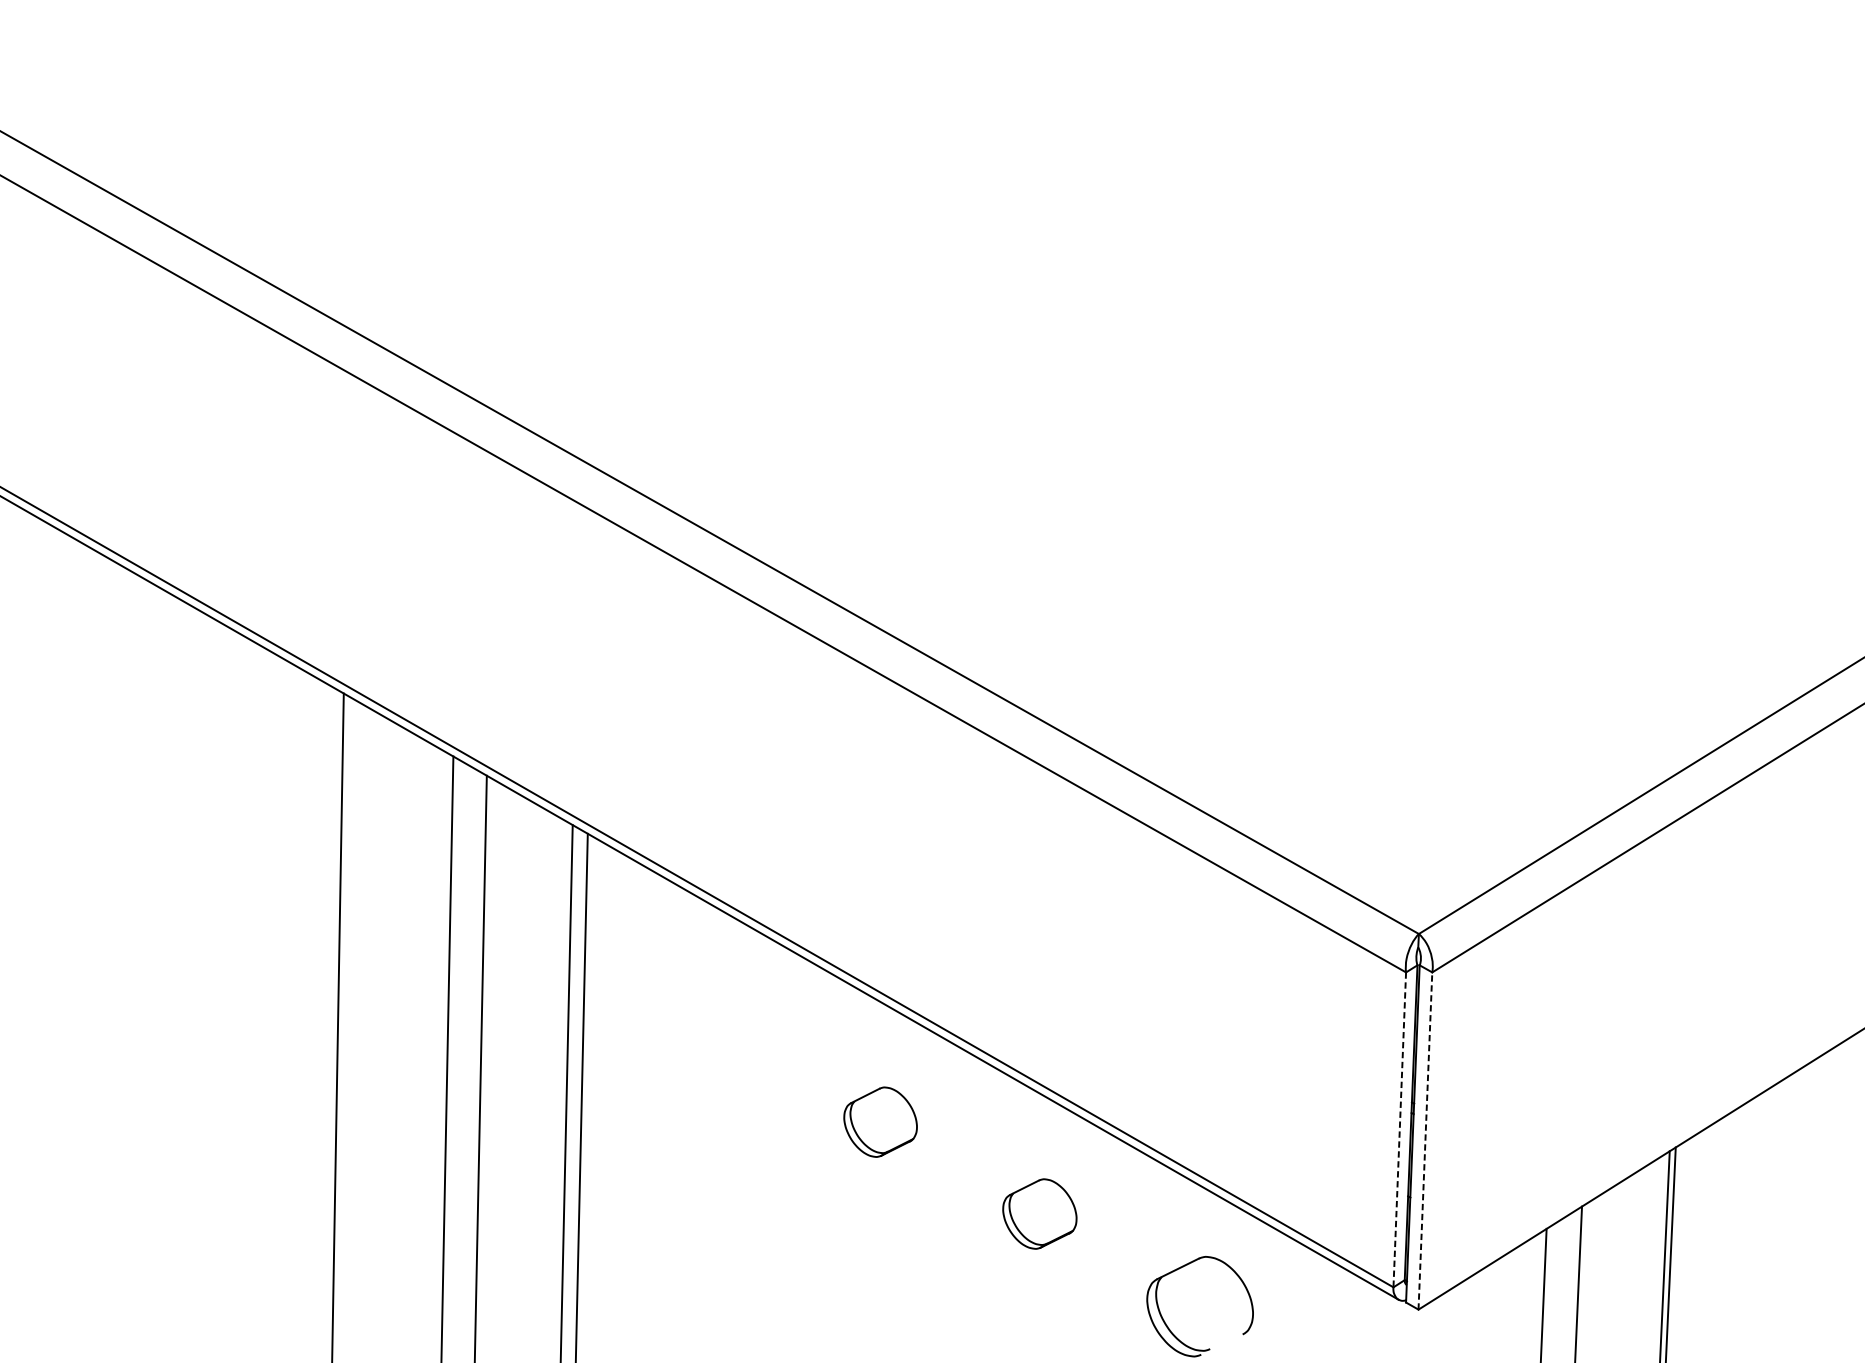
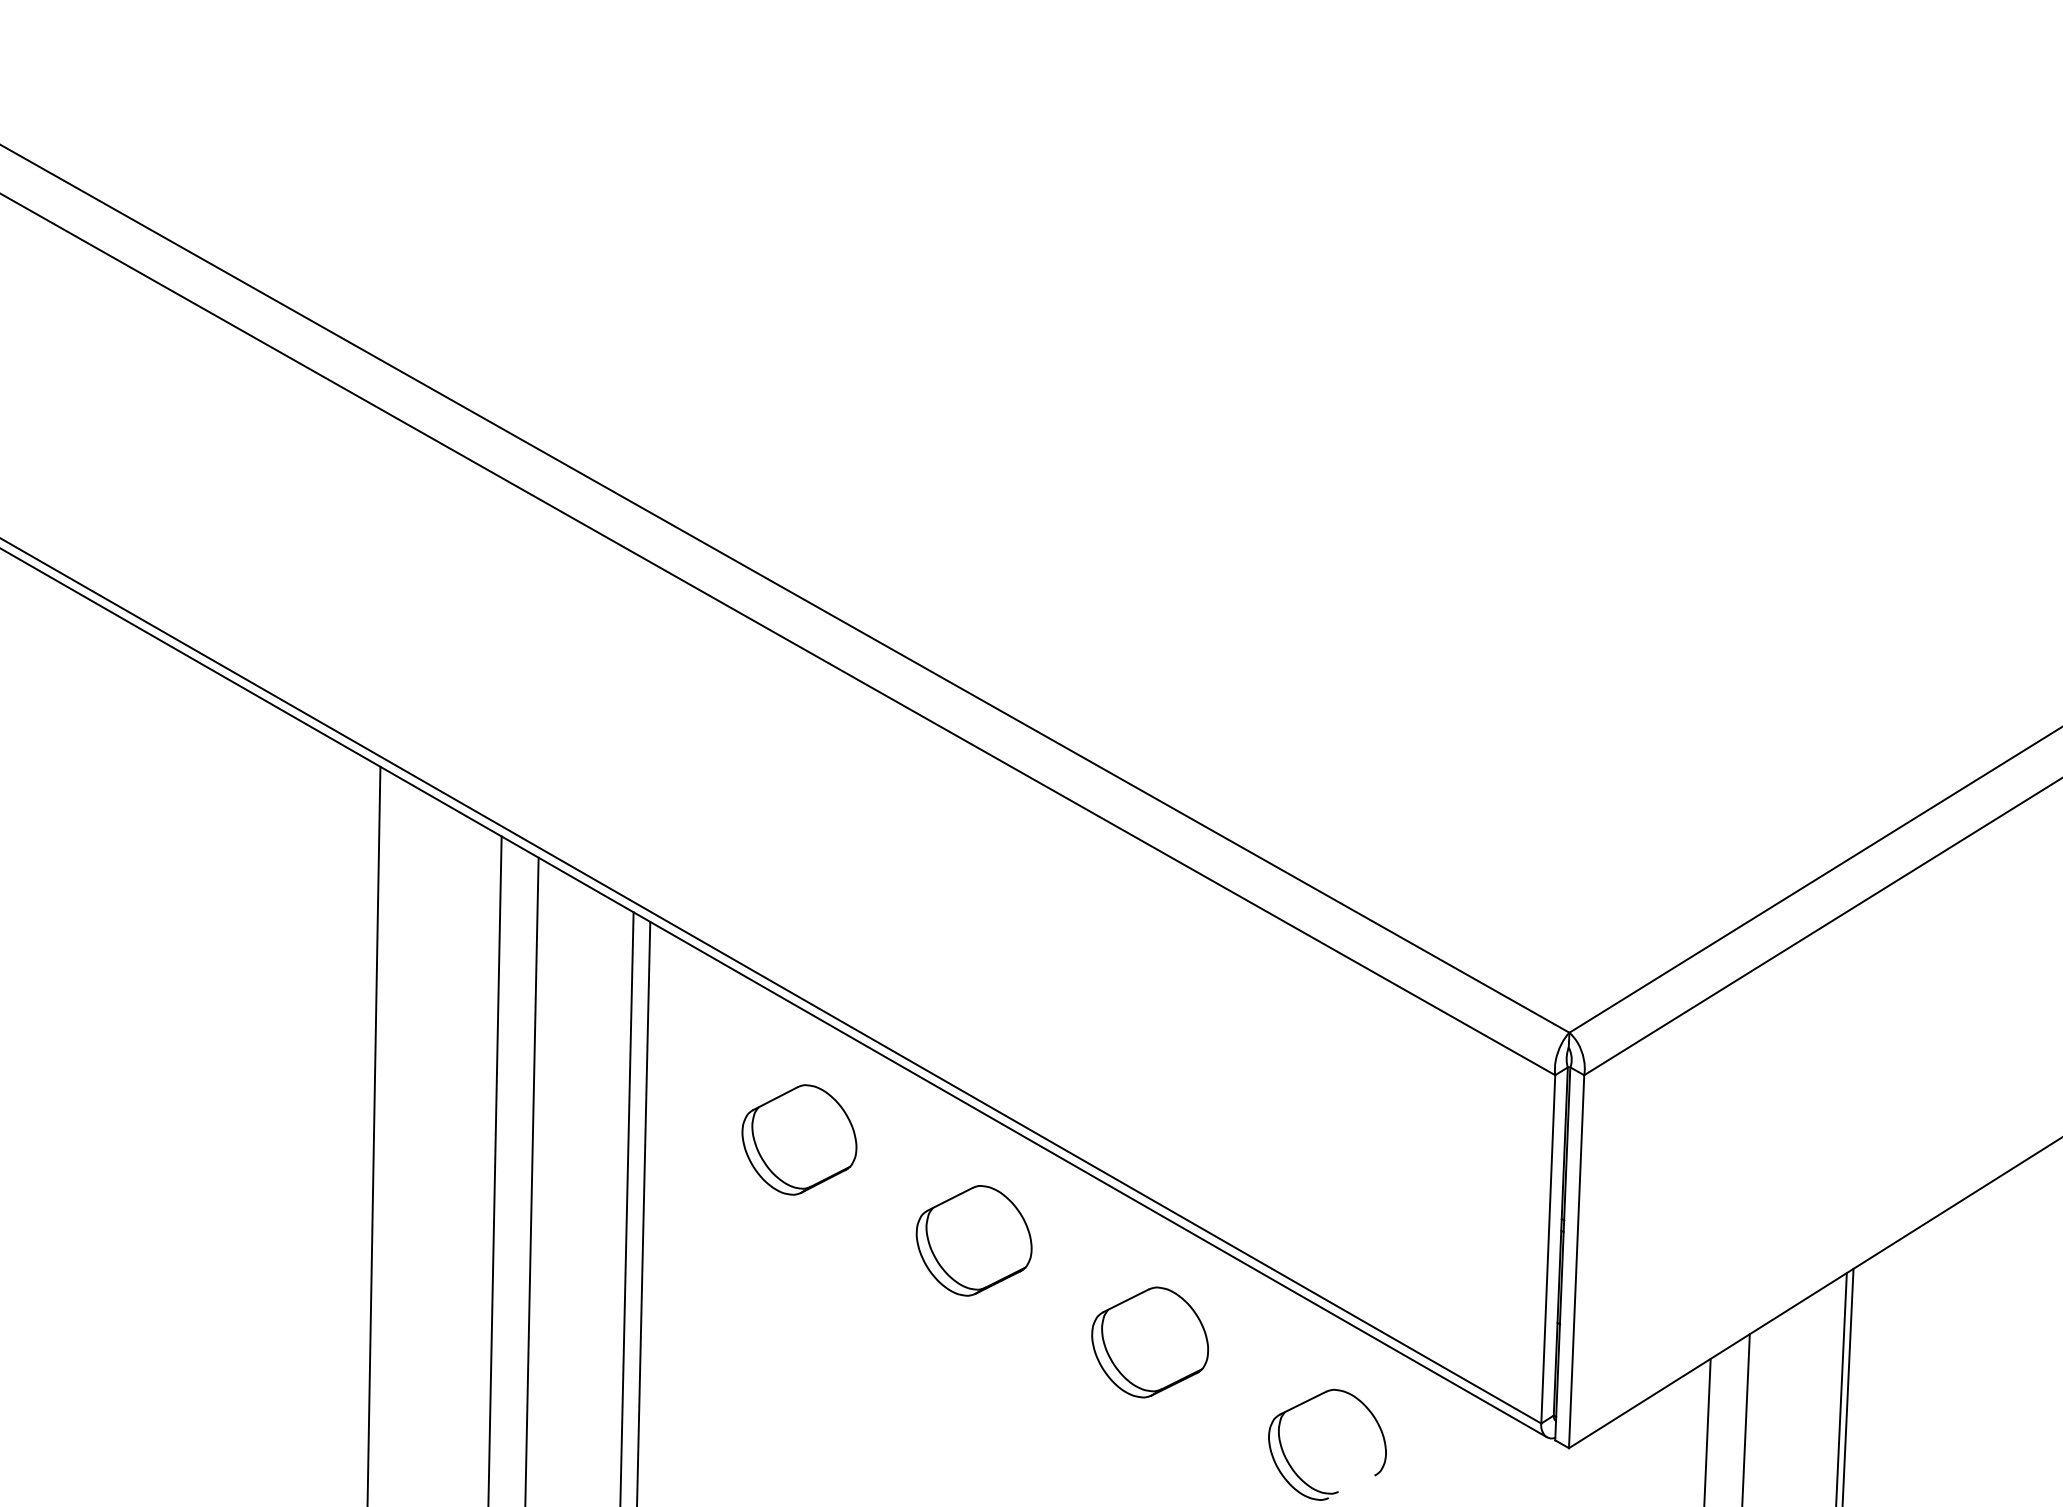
part: (722, 1030) -> (799, 1139), added
part: (880, 1121) -> (973, 1240), size x1.43
line: (1399, 1129) -> (1548, 1249), dashed -> solid
line: (1425, 1140) -> (1576, 1261), dashed -> solid
part: (1040, 1214) -> (1150, 1342), size x1.43

